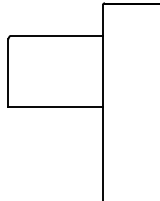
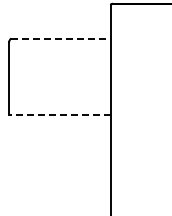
line: (57, 35) -> (61, 38), solid -> dashed
line: (56, 107) -> (60, 115), solid -> dashed

